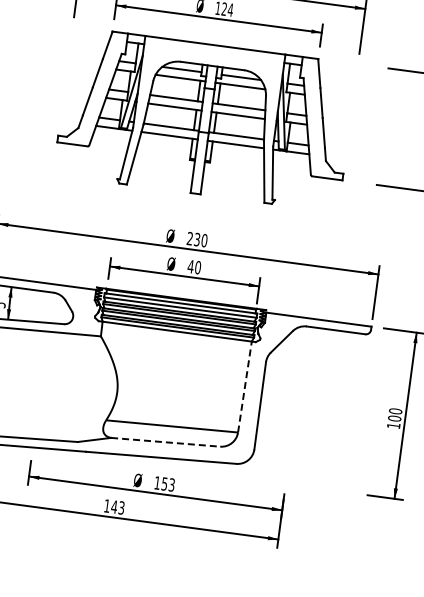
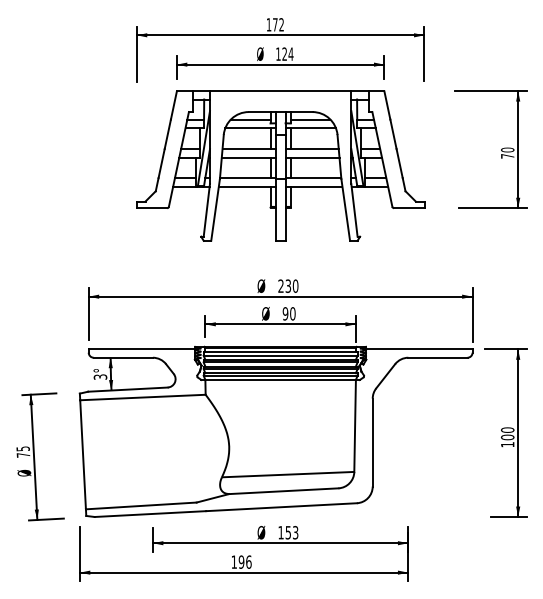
text: (190, 266) -> (285, 313), 40 -> 90
line: (245, 386) -> (355, 425), dashed -> solid
line: (165, 442) -> (283, 491), dashed -> solid
text: (117, 506) -> (244, 561), 143 -> 196

